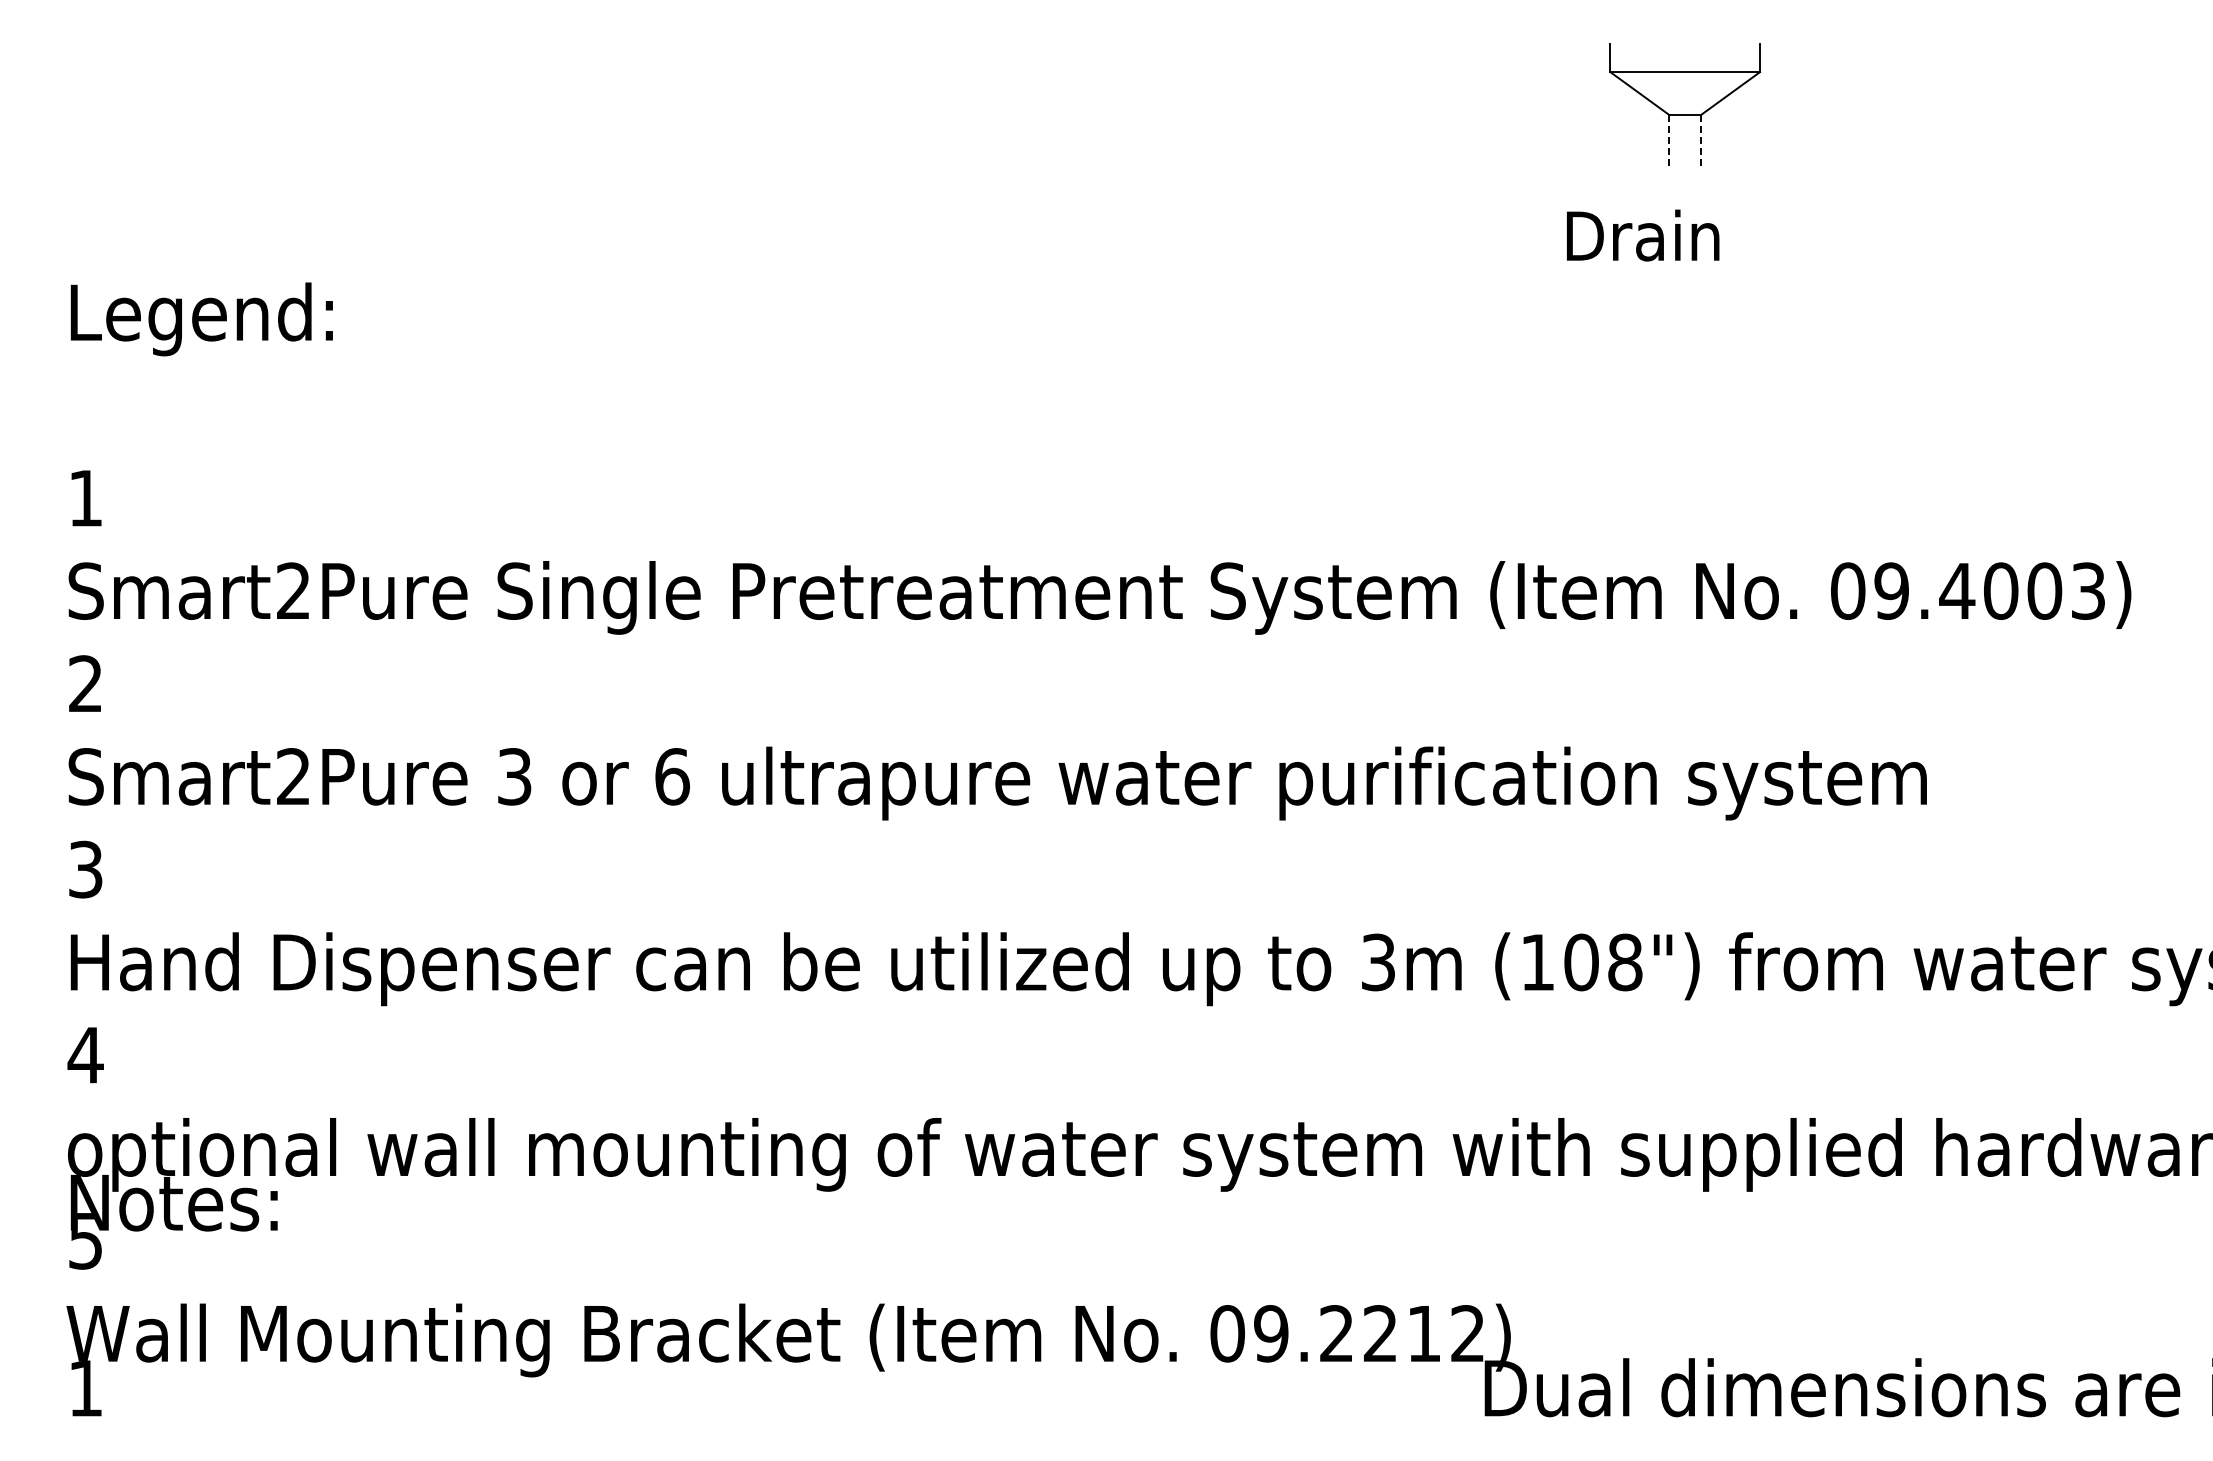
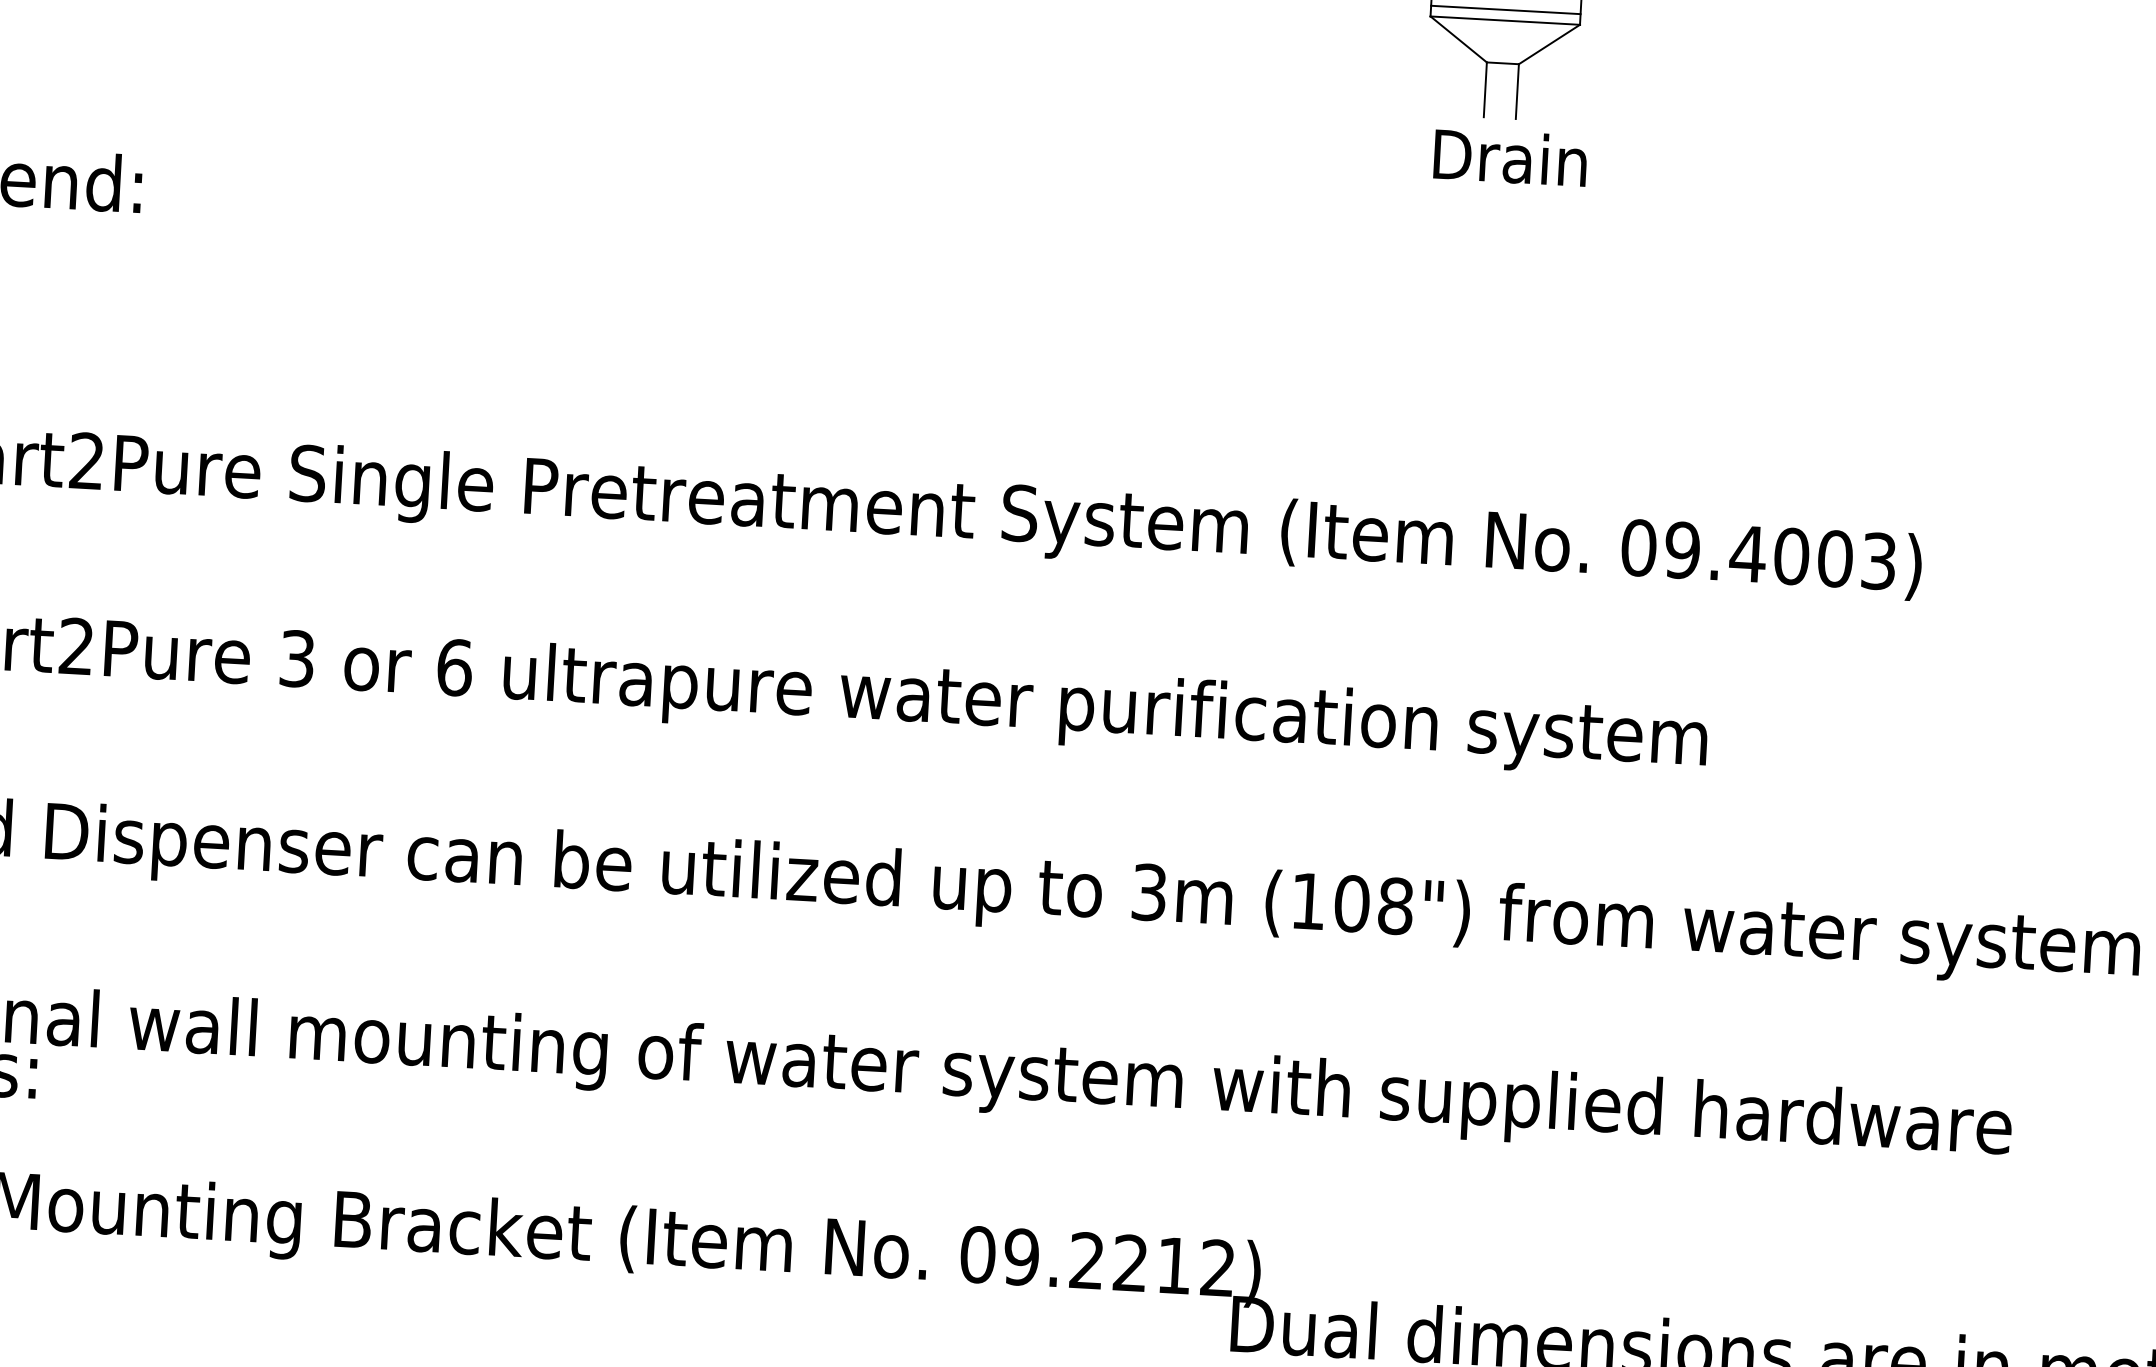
line: (1685, 61) -> (1506, 10), added
line: (1669, 142) -> (1485, 90), dashed -> solid
line: (1701, 142) -> (1517, 91), dashed -> solid
text: (1643, 235) -> (1510, 157), moved

